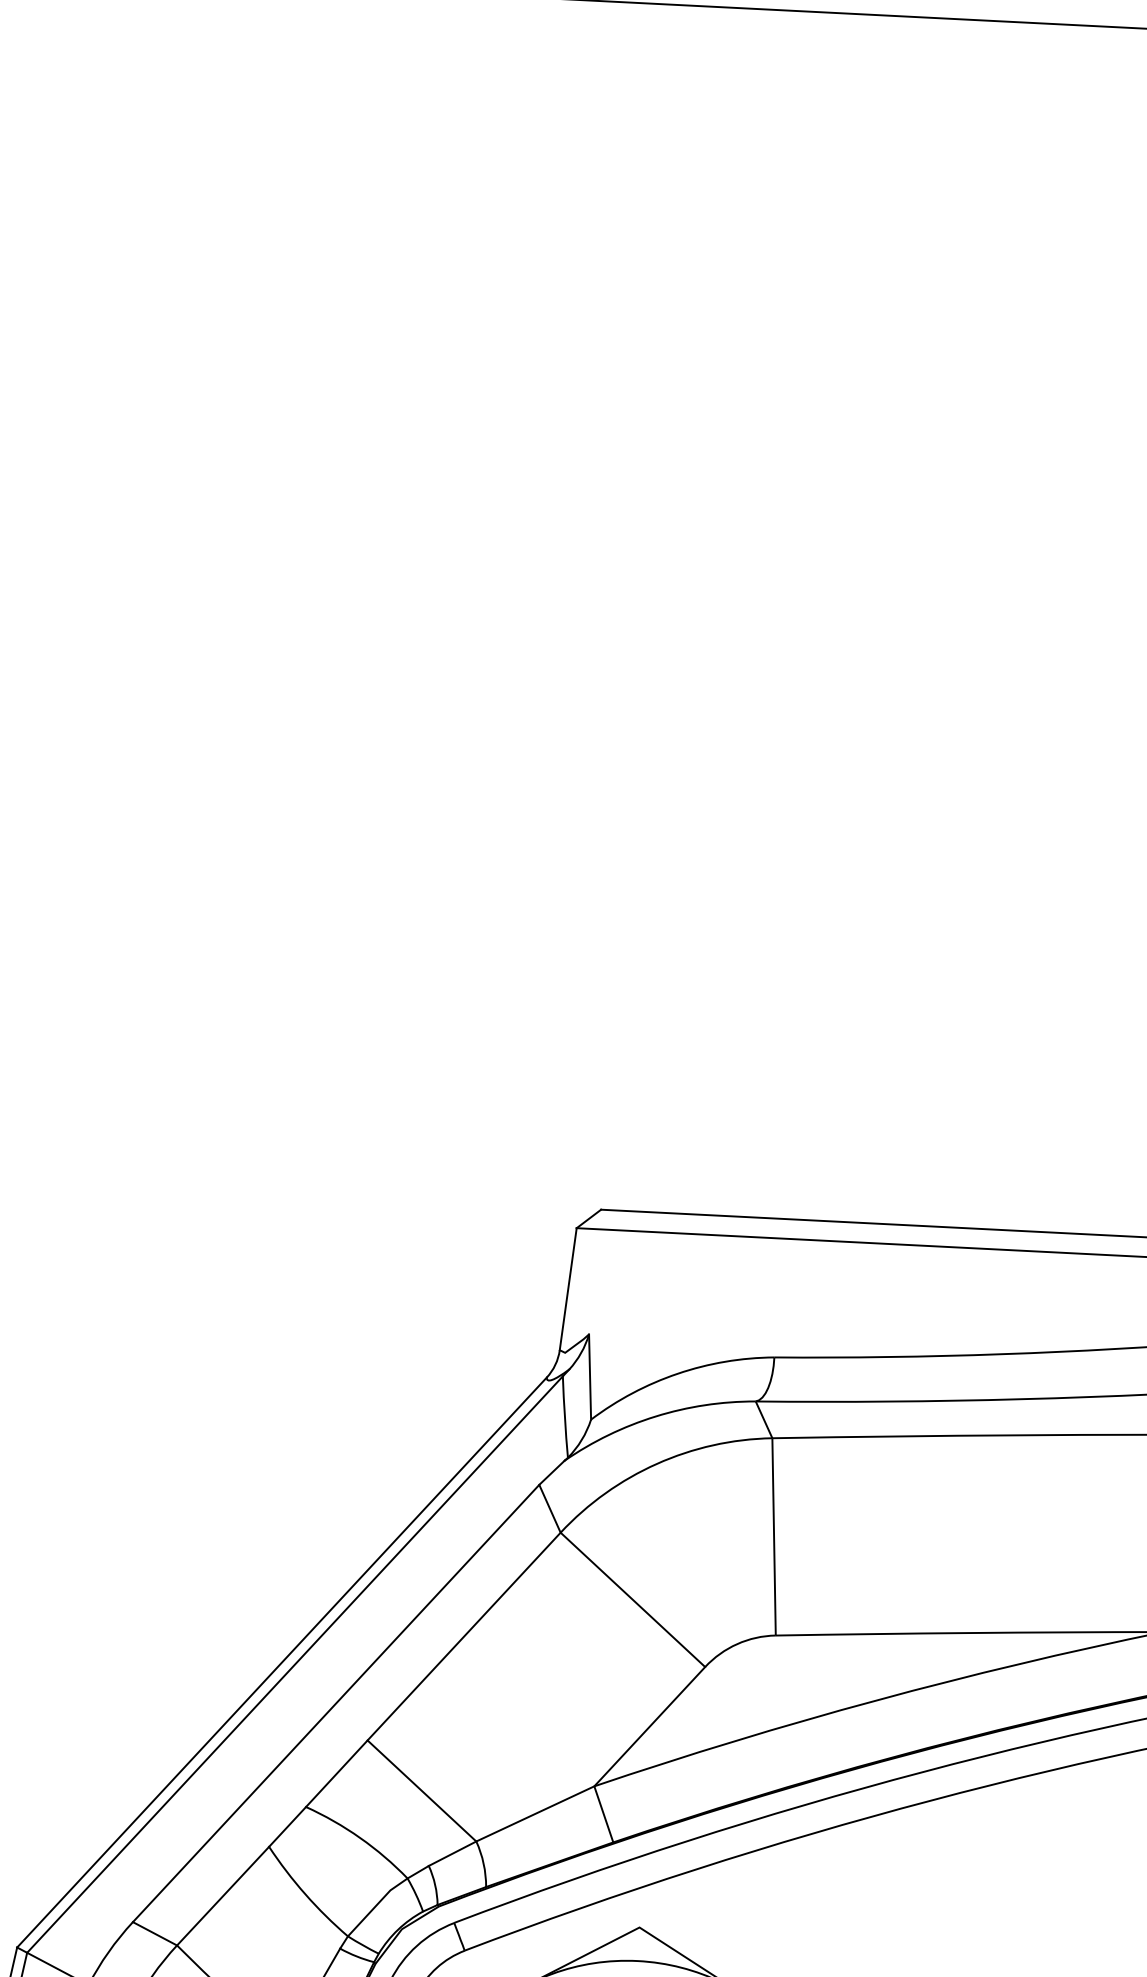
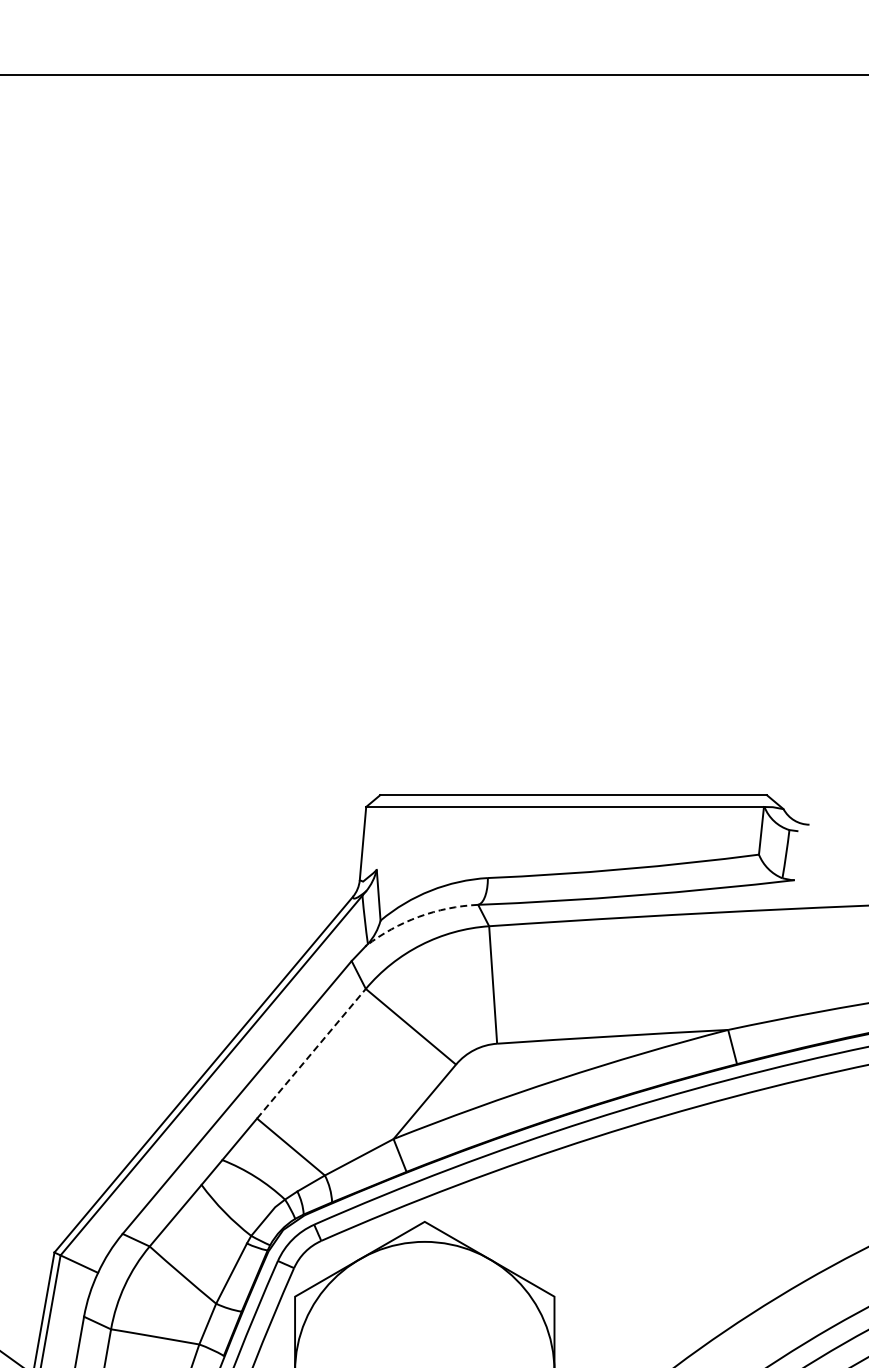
arc: (654, 1415) -> (418, 916), solid -> dashed
line: (464, 1636) -> (311, 1053), solid -> dashed

